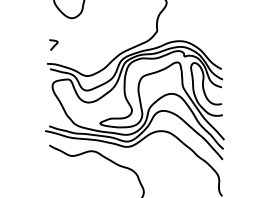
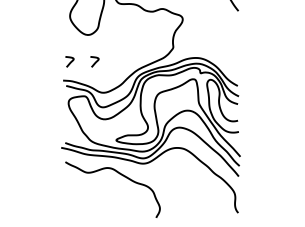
curve: (79, 44) -> (95, 61), added

